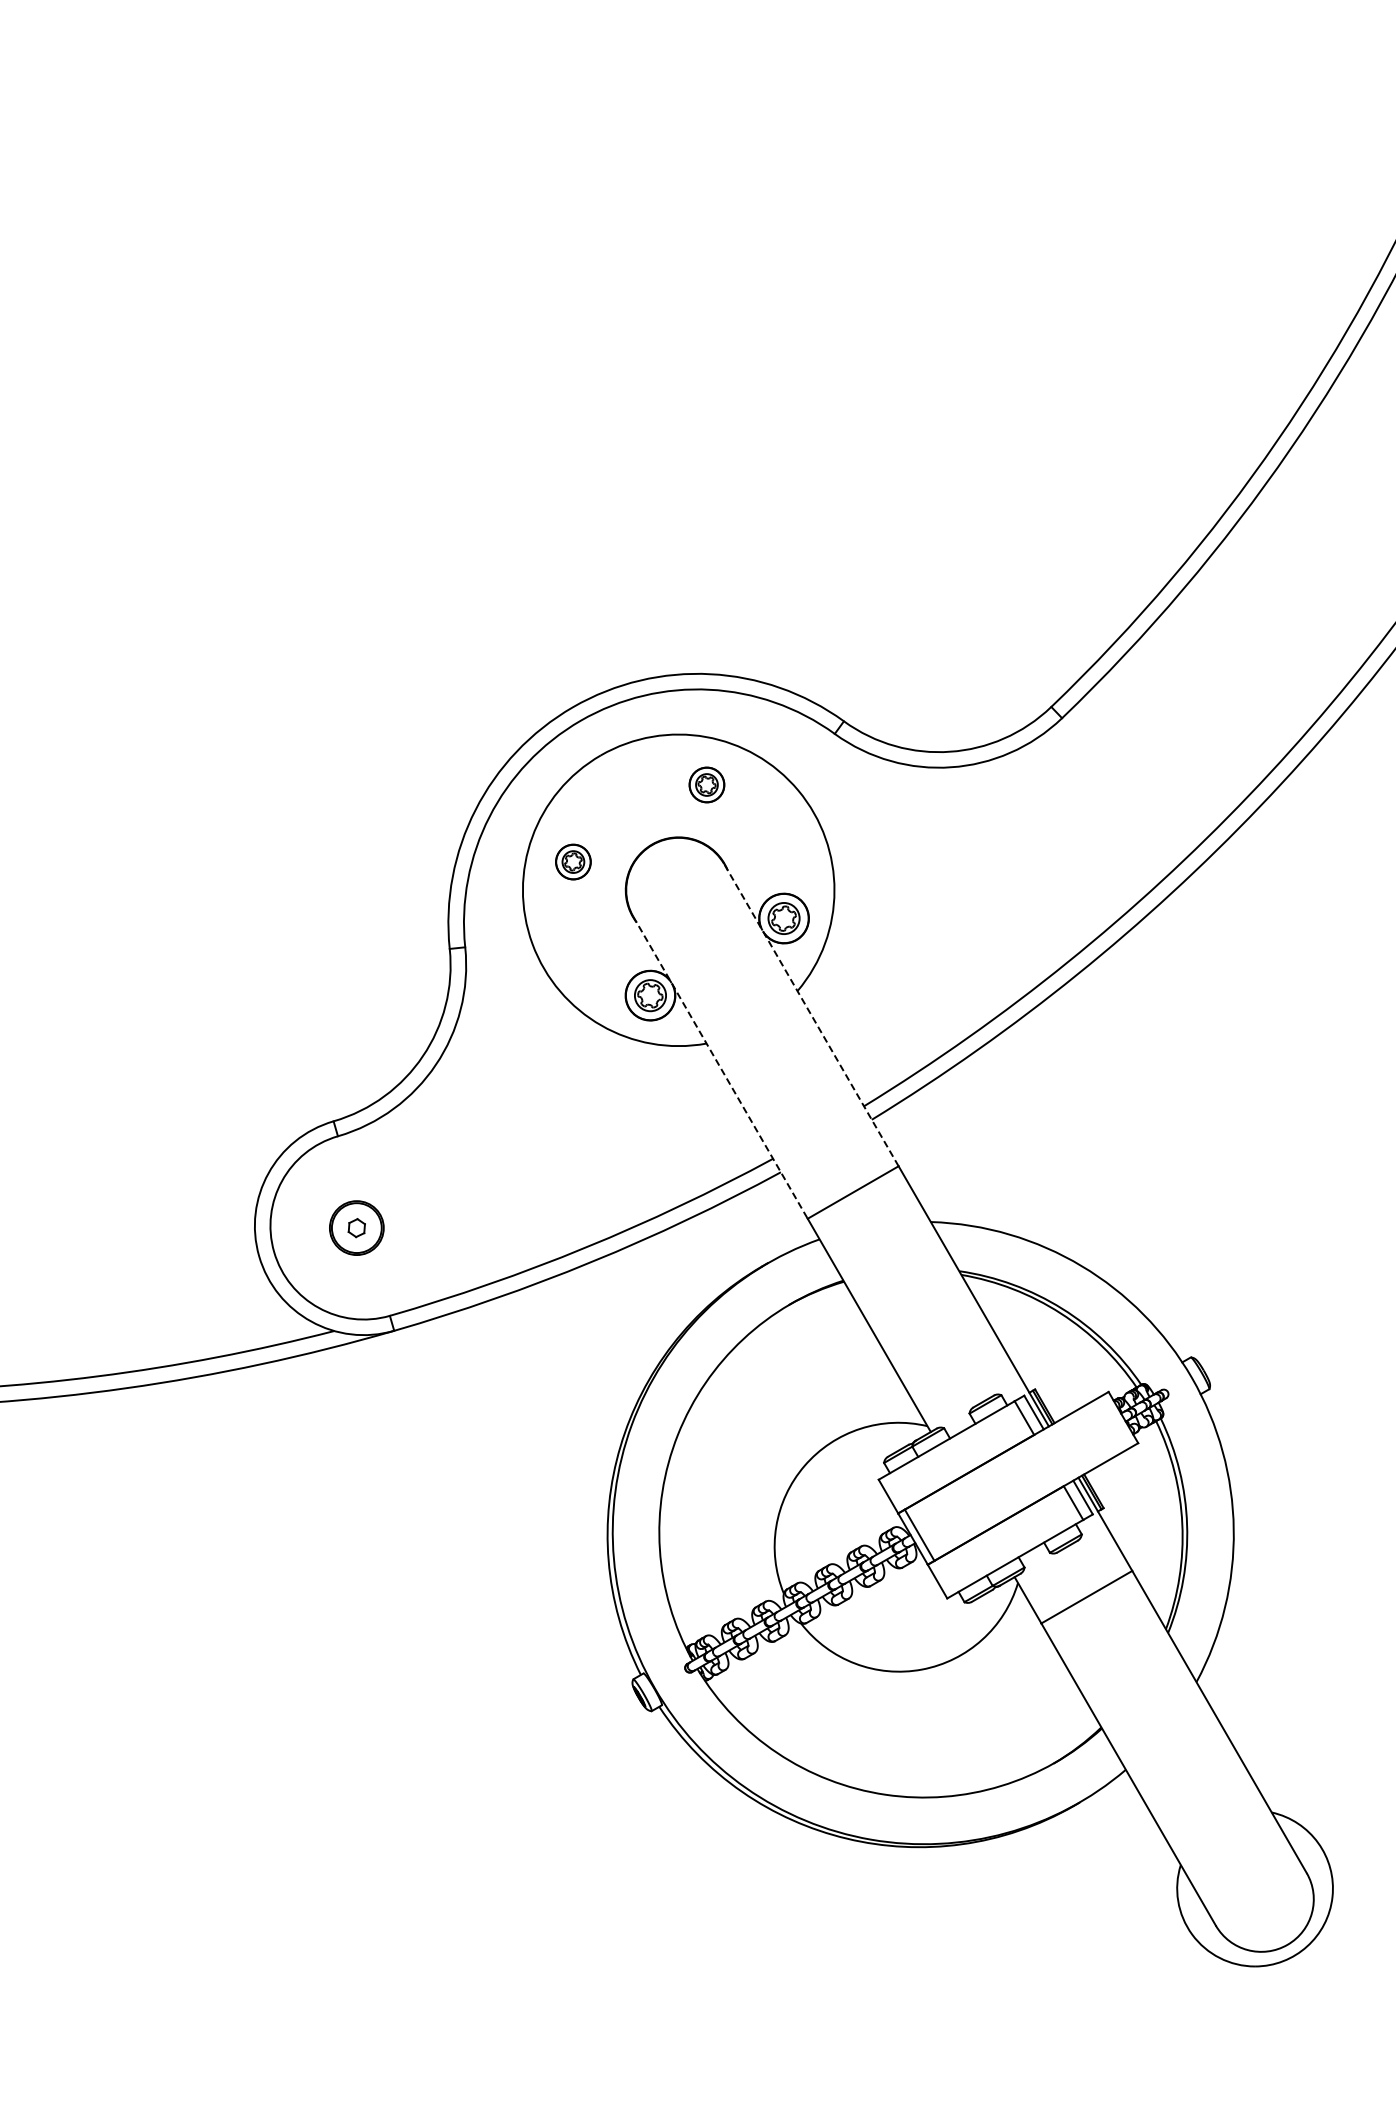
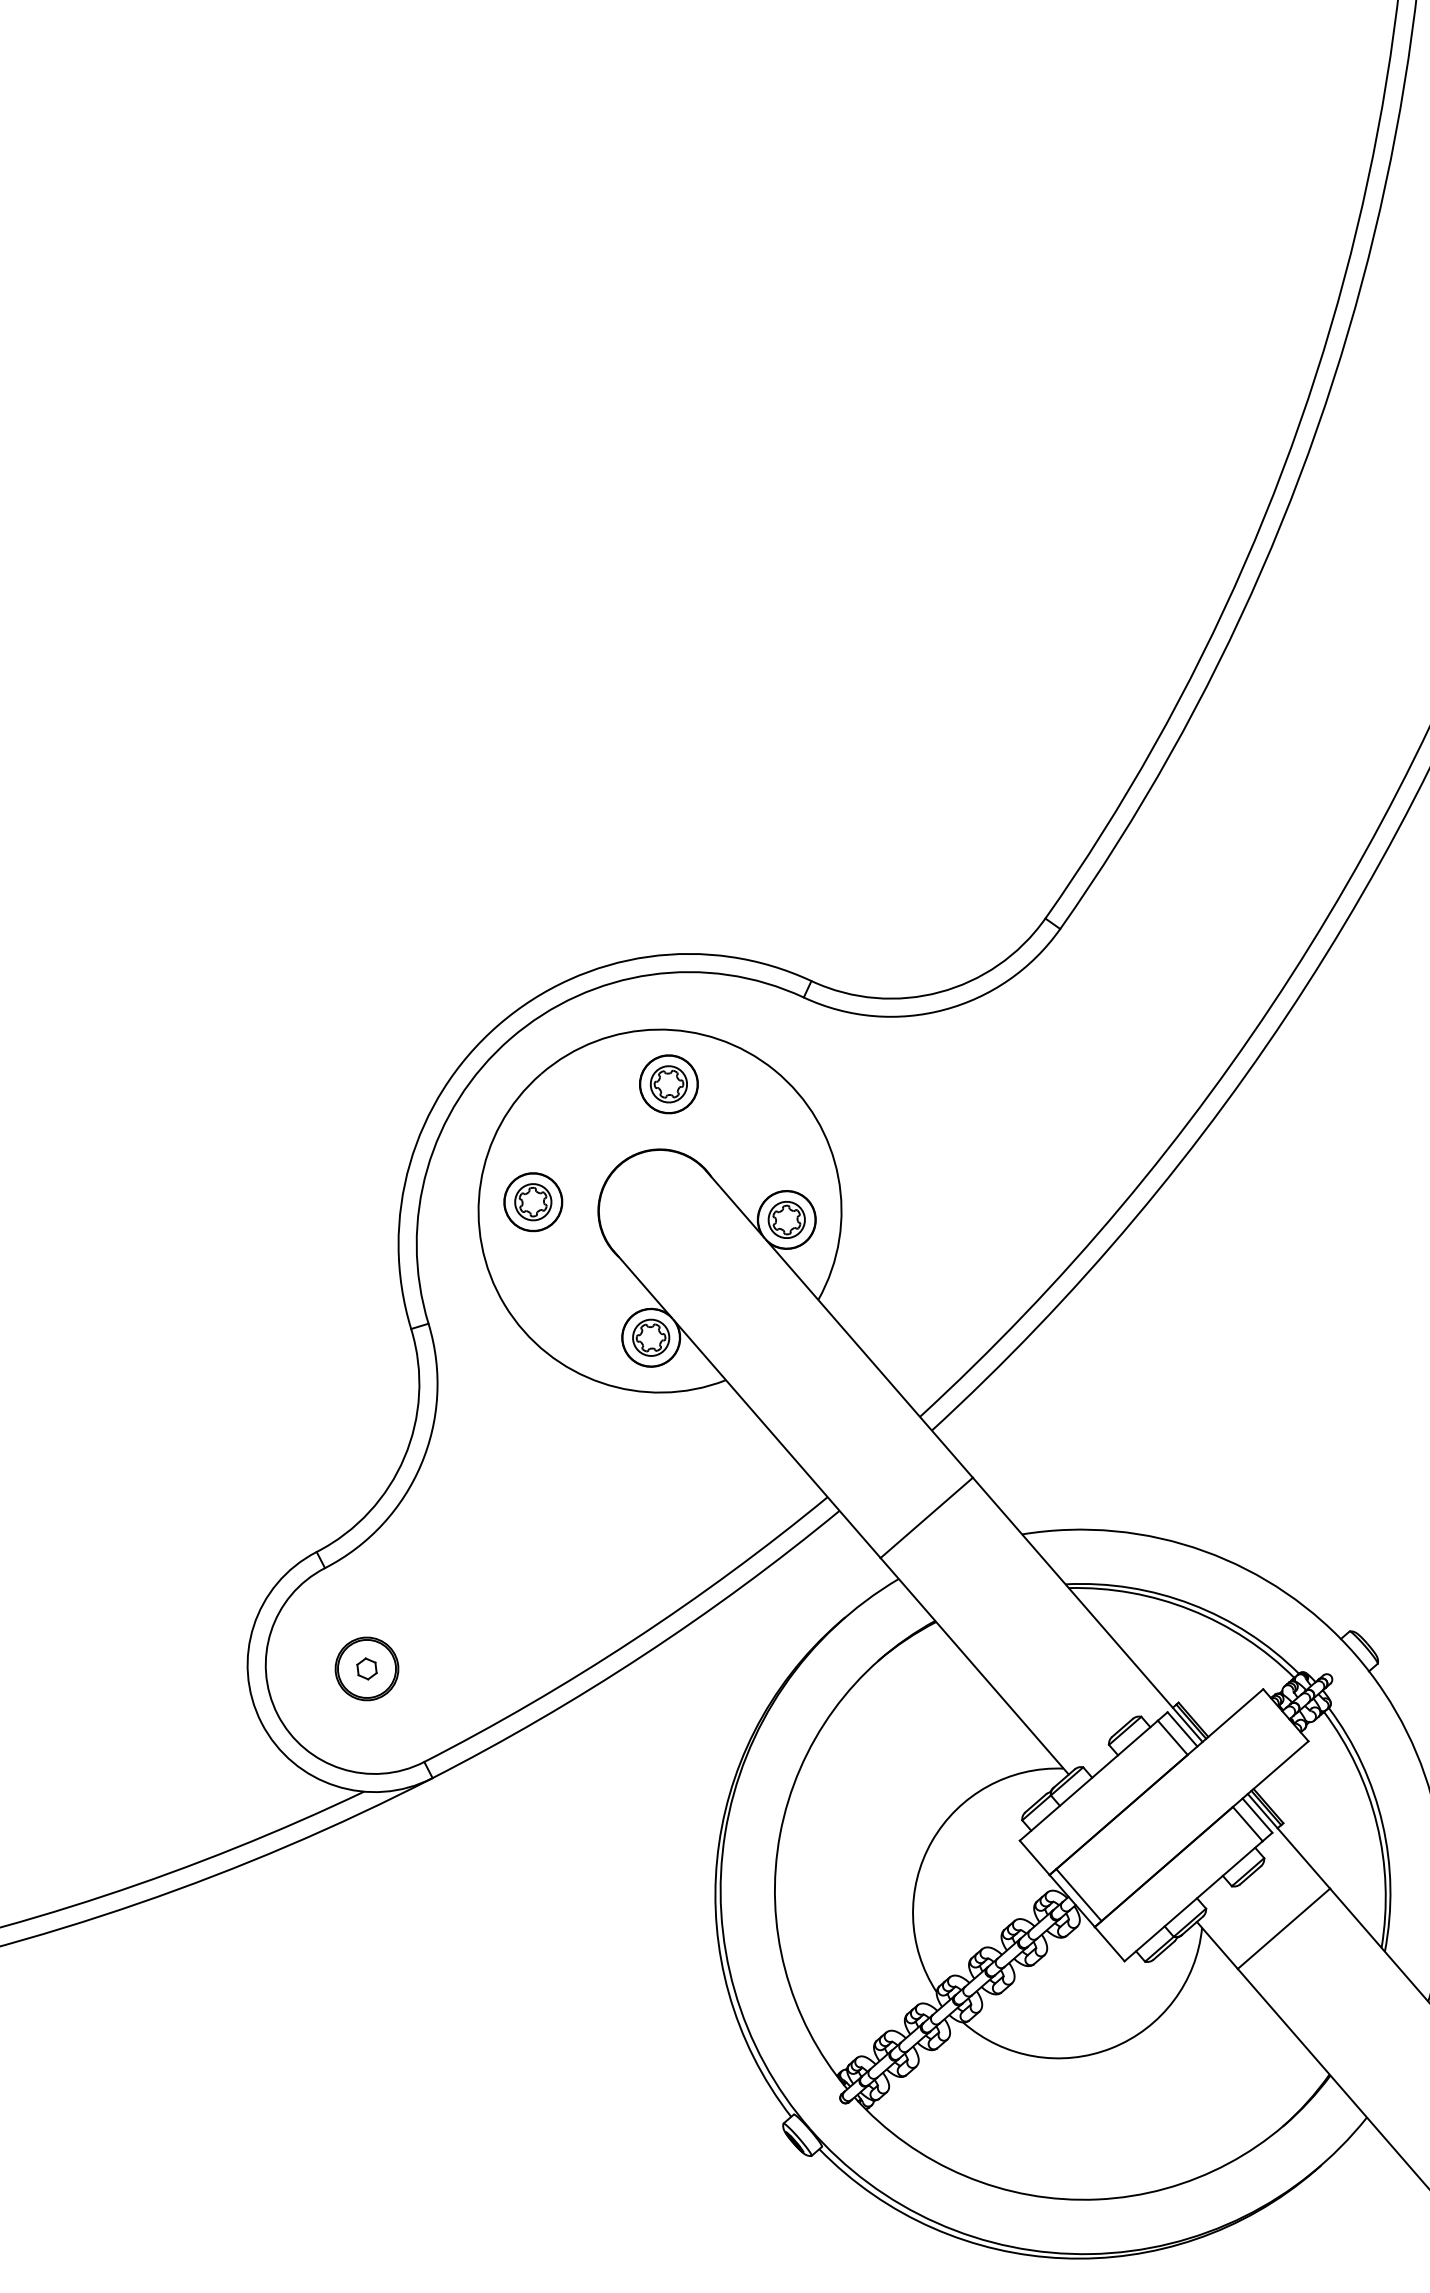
part: (706, 784) -> (668, 1083), size x1.43
part: (573, 861) -> (533, 1201), size x1.43
line: (811, 1014) -> (839, 1323), dashed -> solid
line: (720, 1068) -> (747, 1405), dashed -> solid

